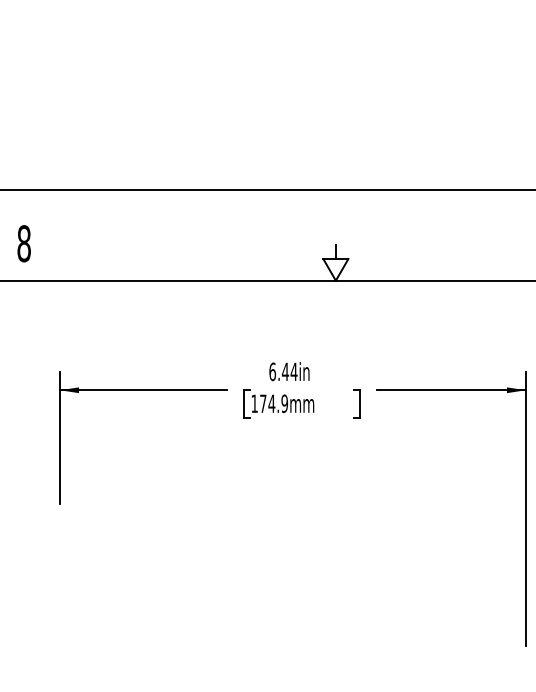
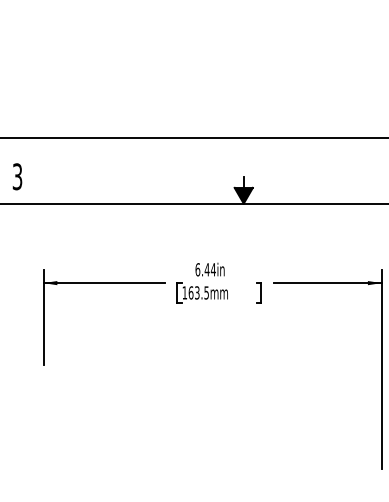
text: (24, 243) -> (17, 176), 8 -> 3
fill: (335, 269) -> (243, 195), added
text: (273, 403) -> (198, 292), 174.9mm -> 163.5mm

